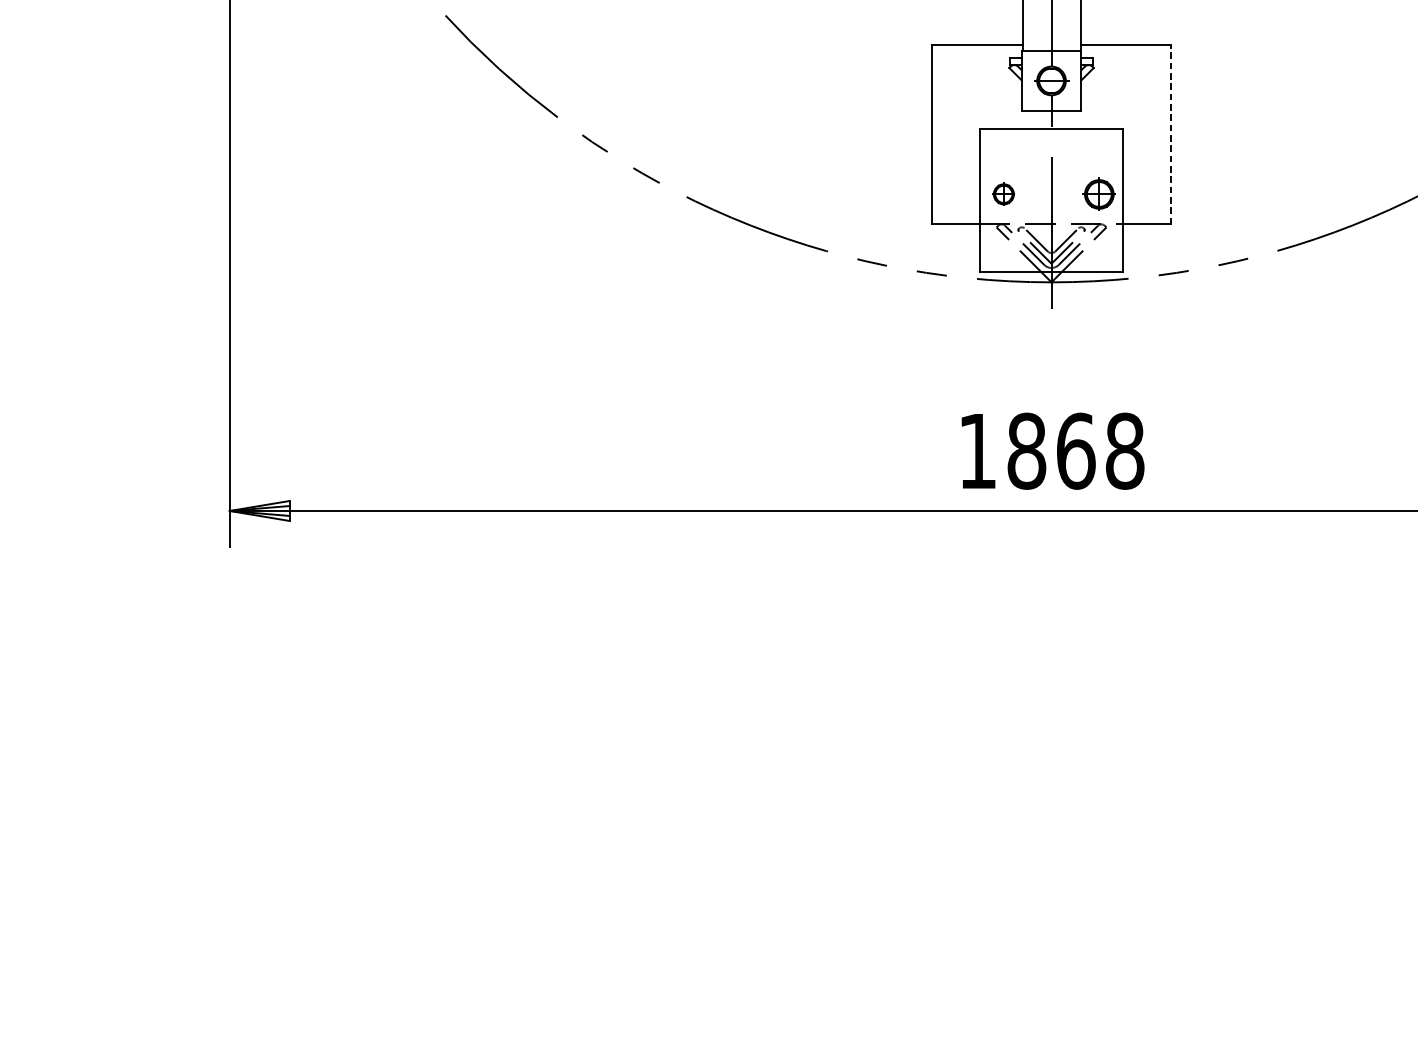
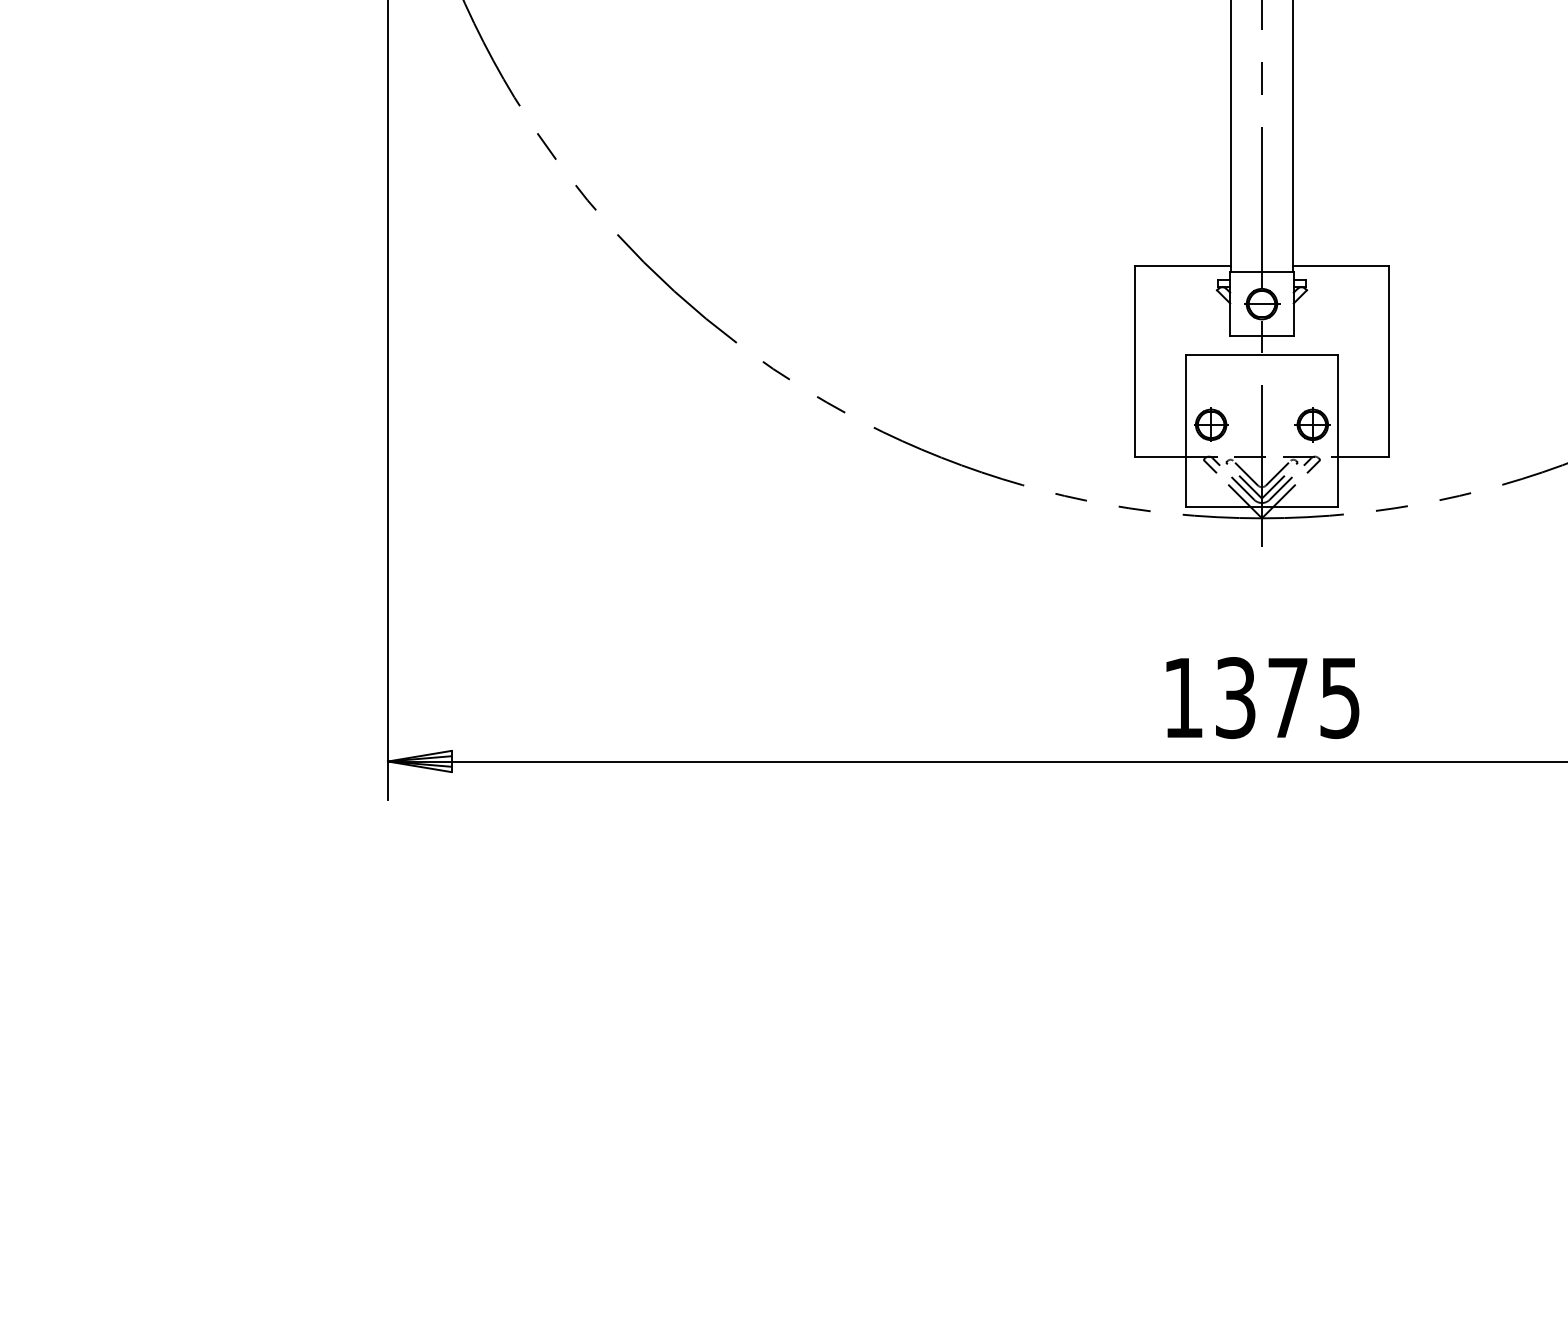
line: (1171, 133) -> (1389, 360), dashed -> solid
part: (1004, 194) -> (1211, 424), size x1.43
text: (1075, 451) -> (1287, 698), 1868 -> 1375

